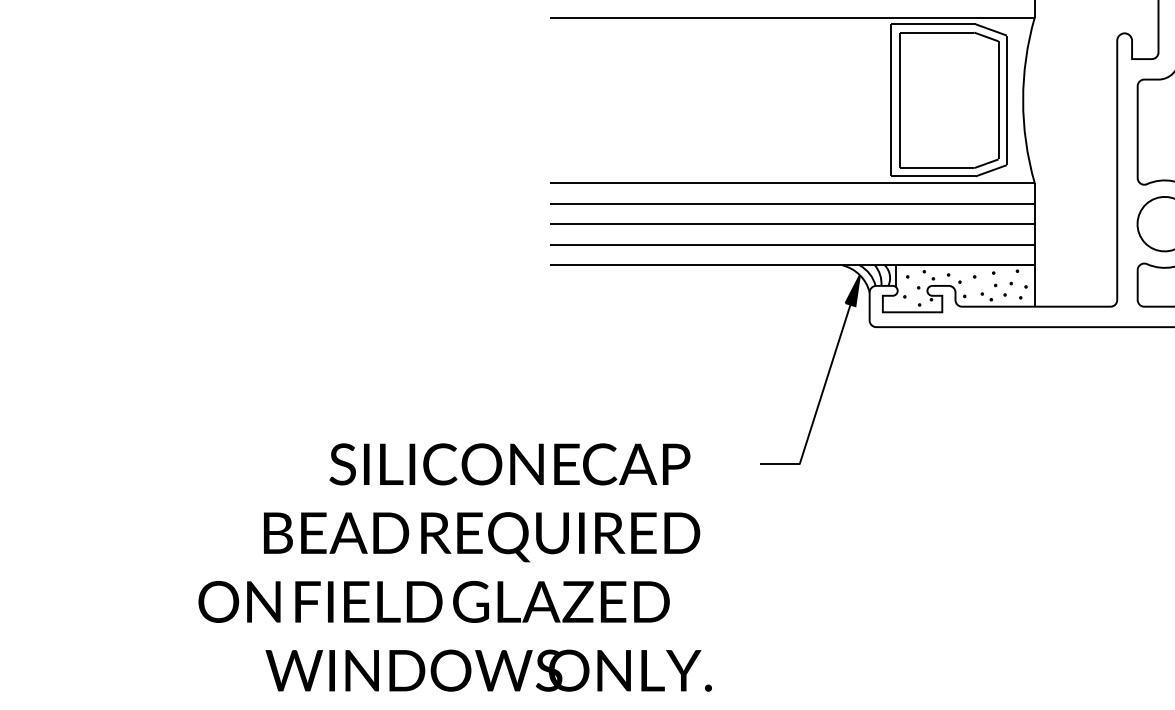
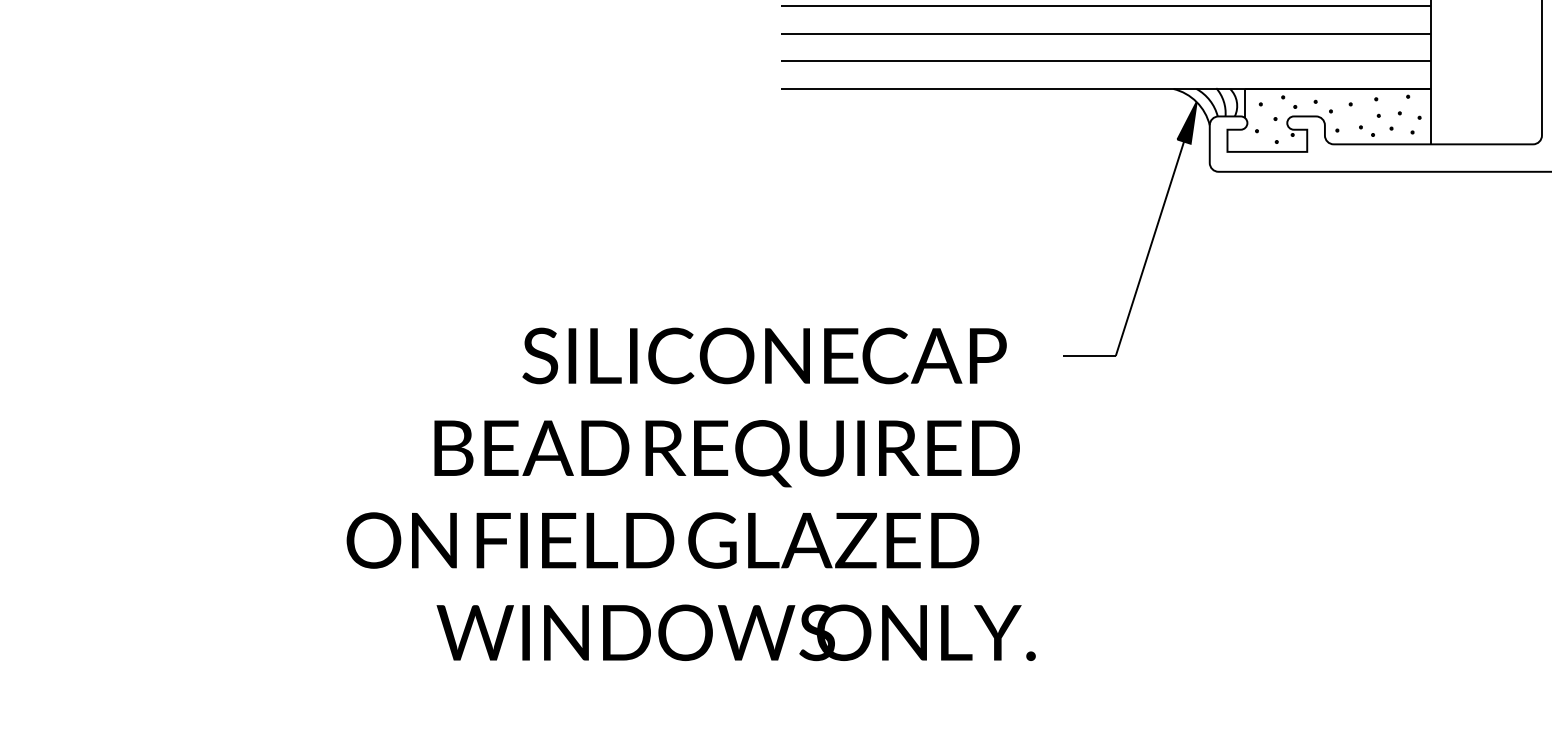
text: (454, 567) -> (690, 494), moved

